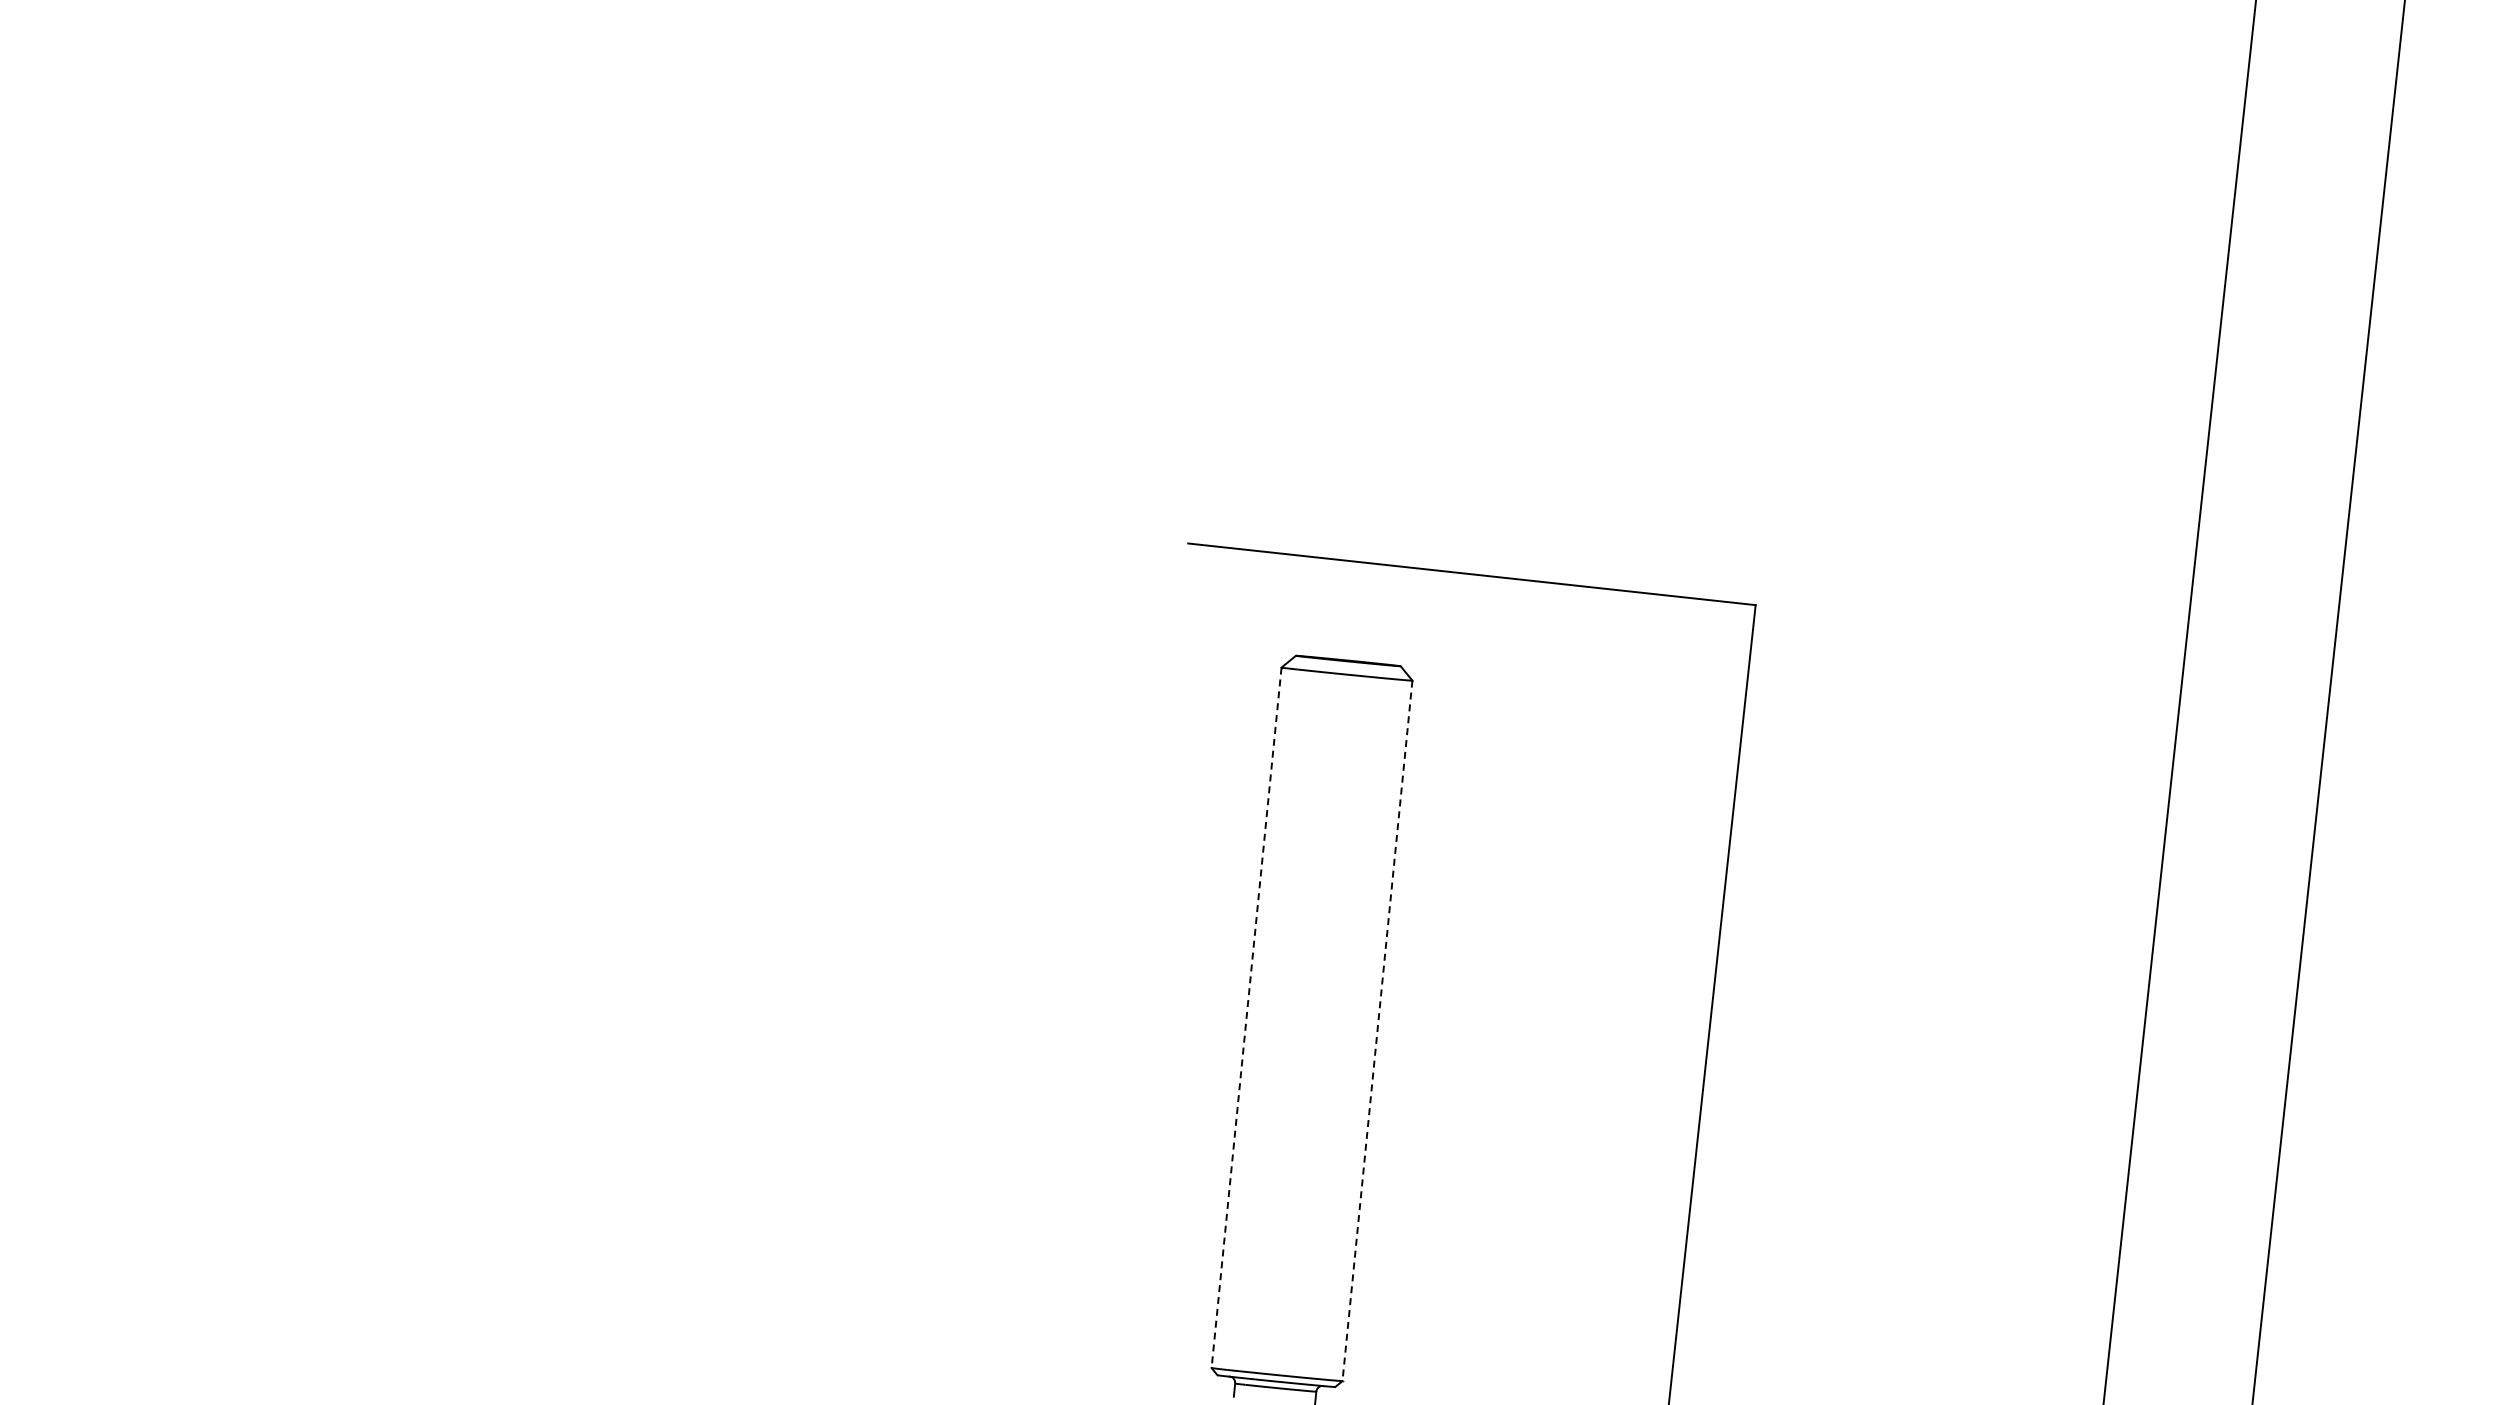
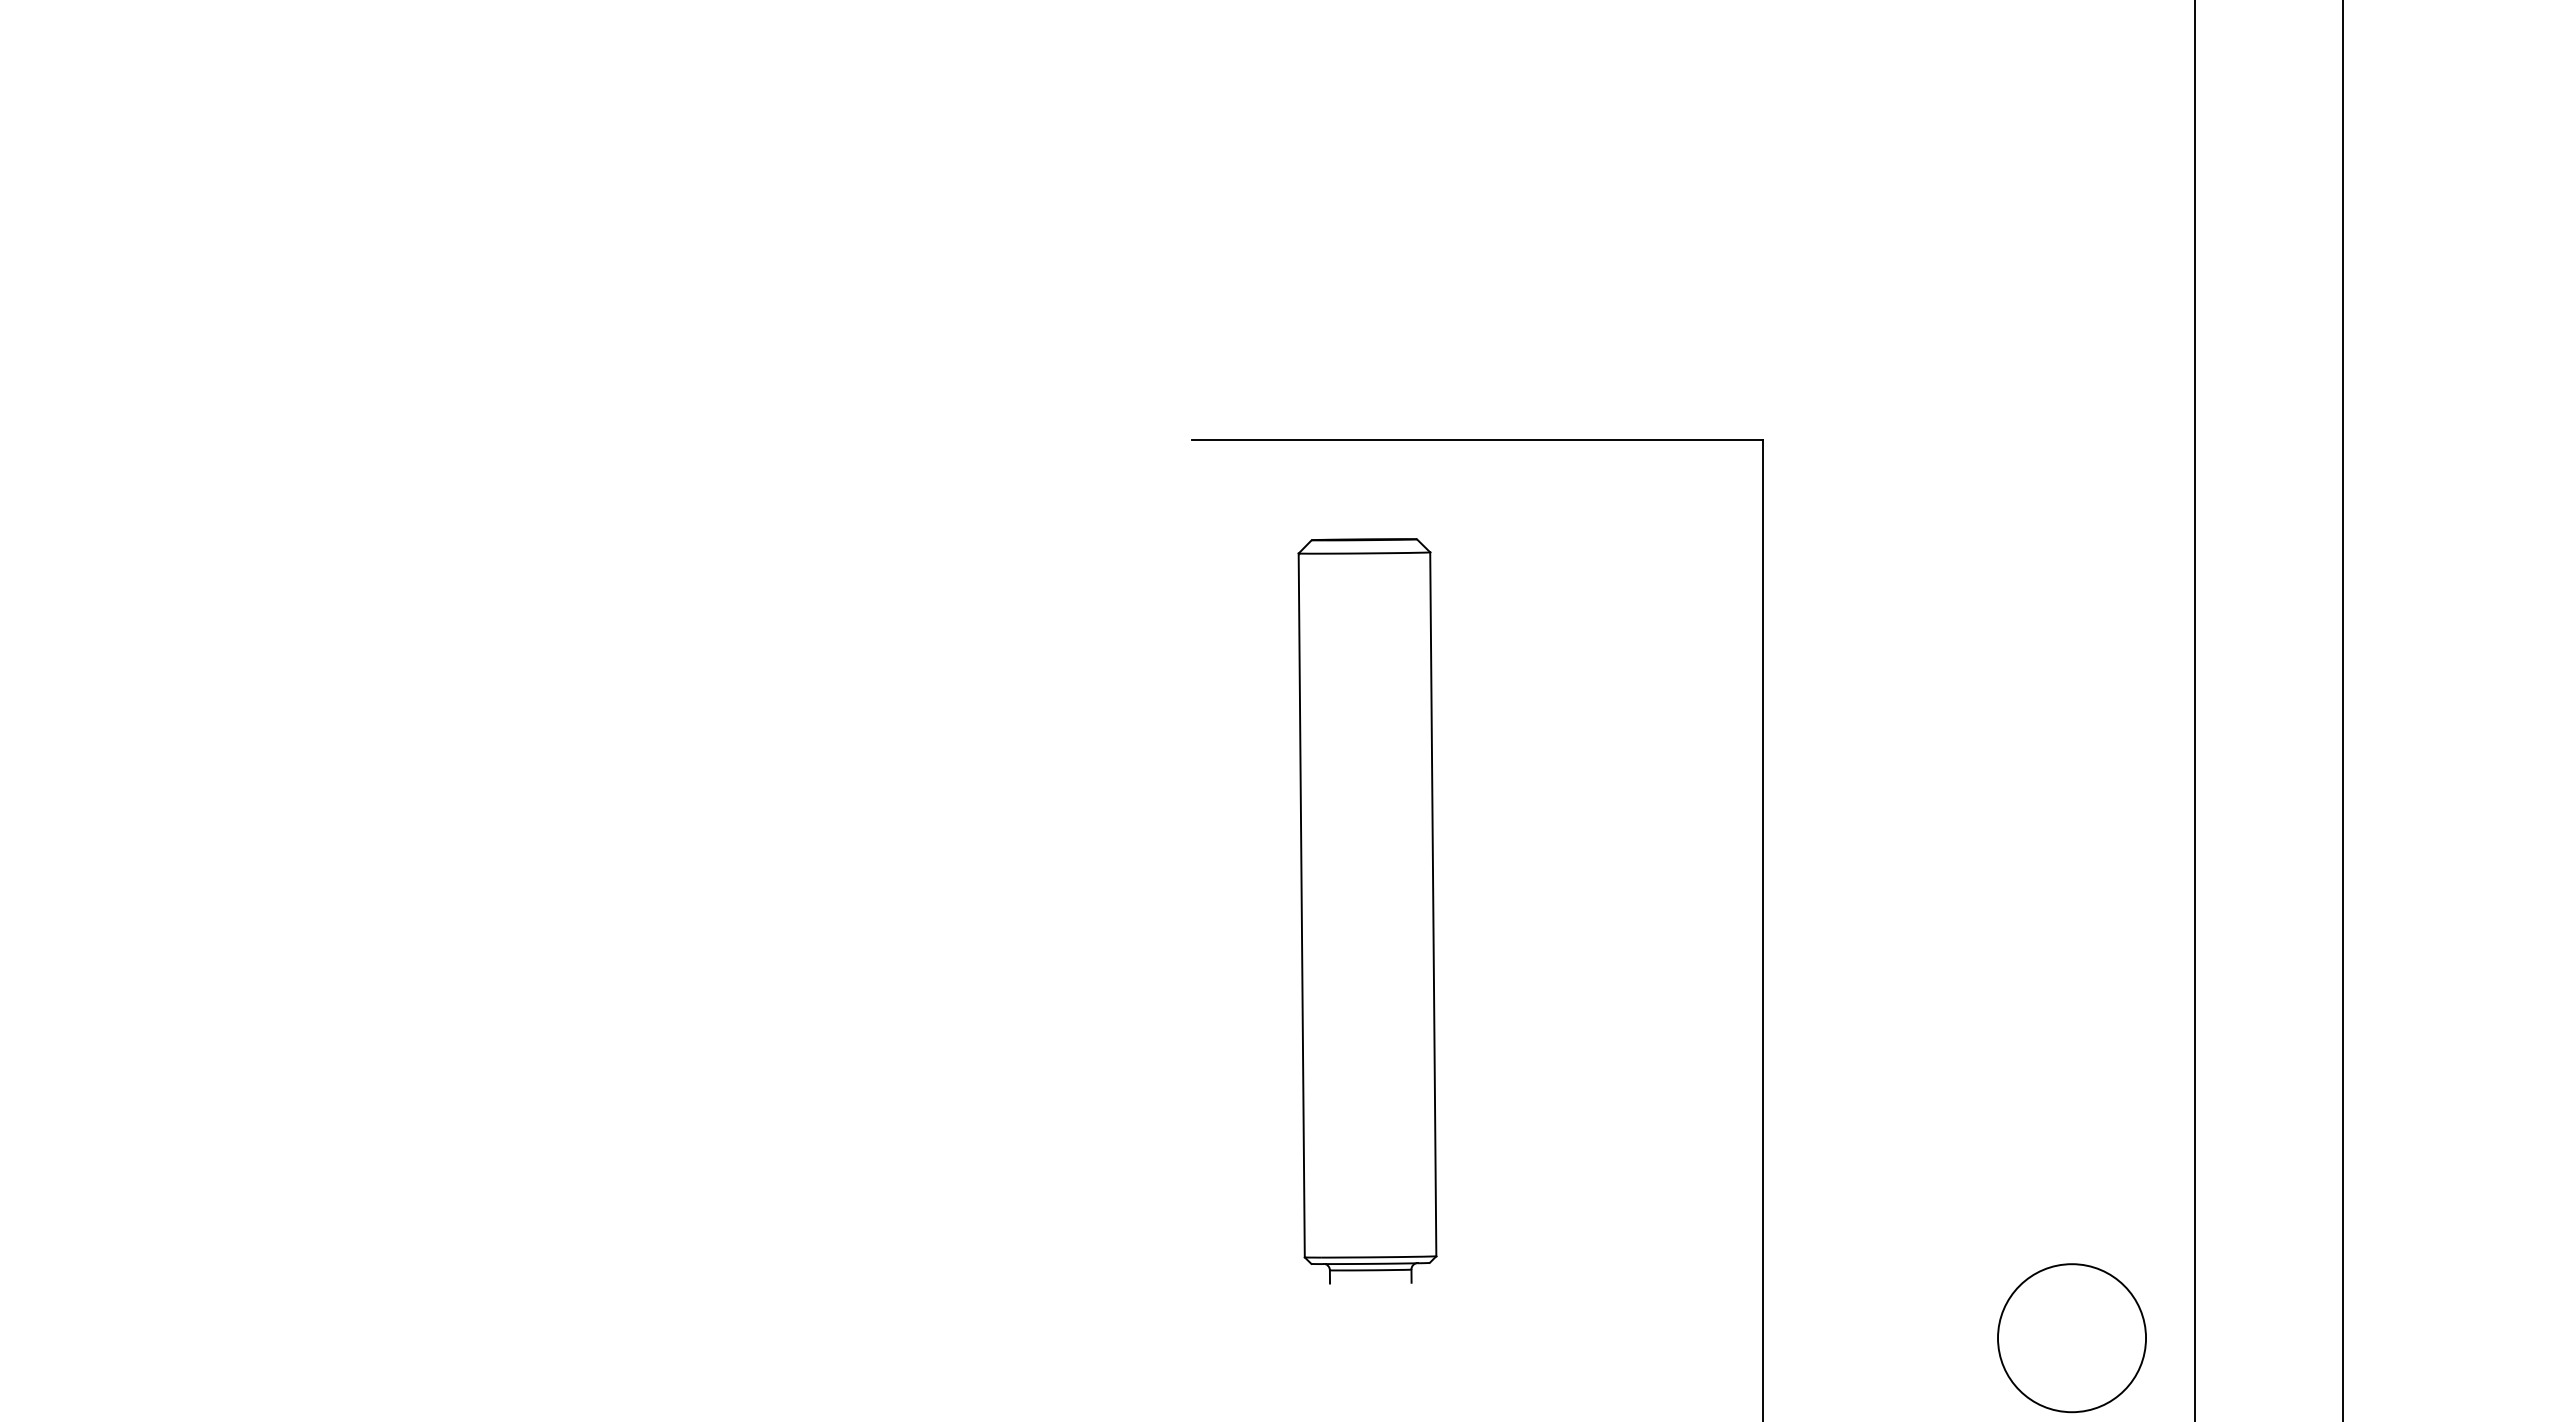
line: (1246, 1017) -> (1301, 905), dashed -> solid
line: (1377, 1031) -> (1433, 904), dashed -> solid

